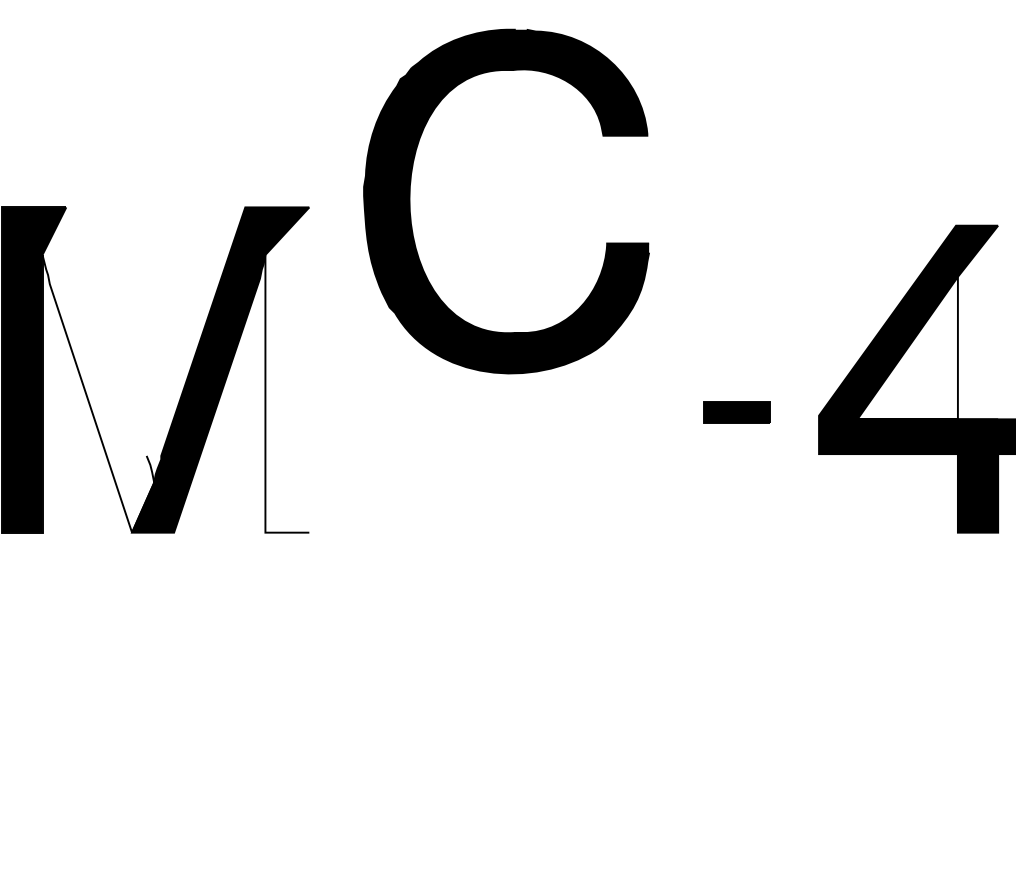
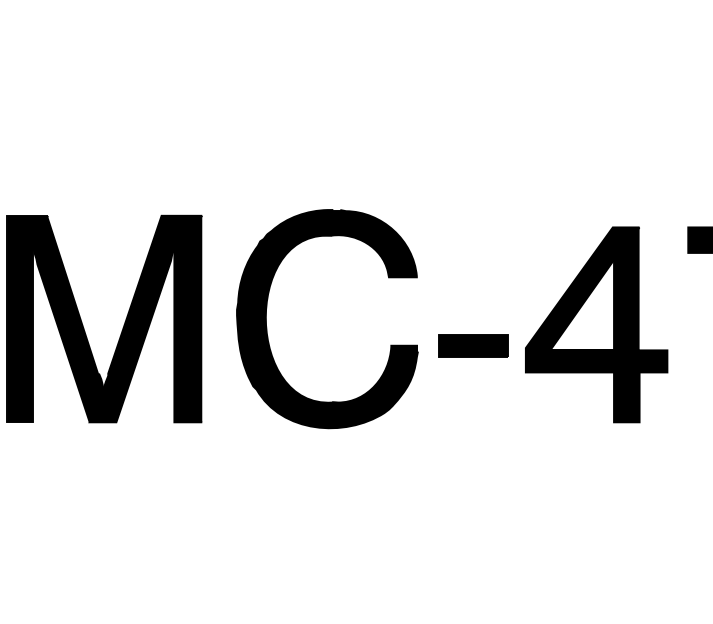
part: (412, 214) -> (267, 327), moved
fill: (927, 321) -> (594, 288), added
fill: (97, 369) -> (67, 318), added
fill: (287, 369) -> (188, 318), added
part: (736, 411) -> (473, 345), size x1.67

